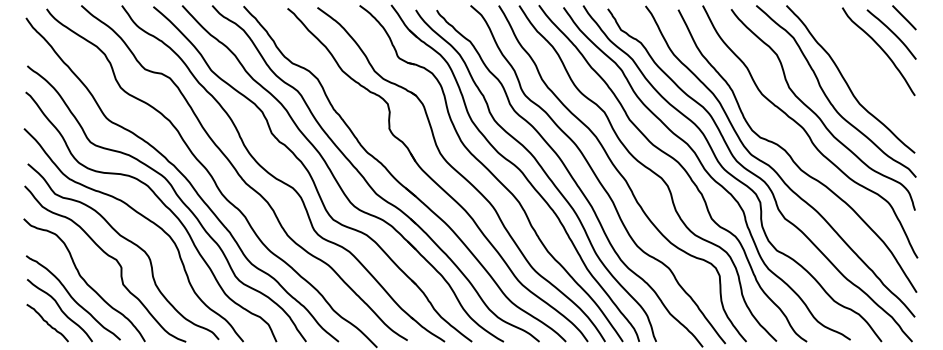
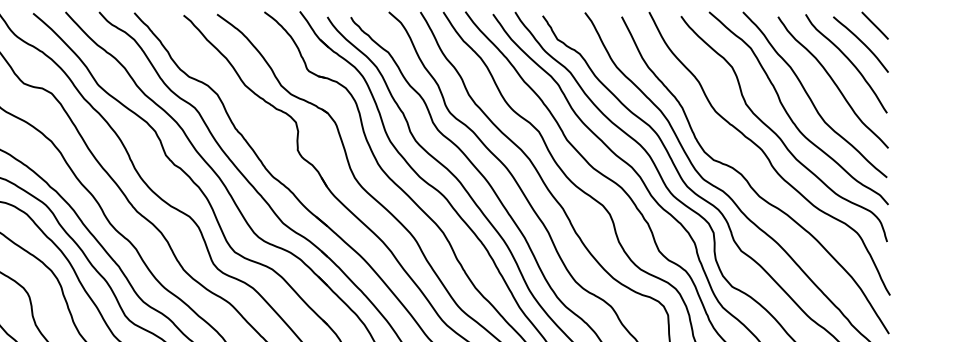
curve: (866, 68) -> (832, 82), added

